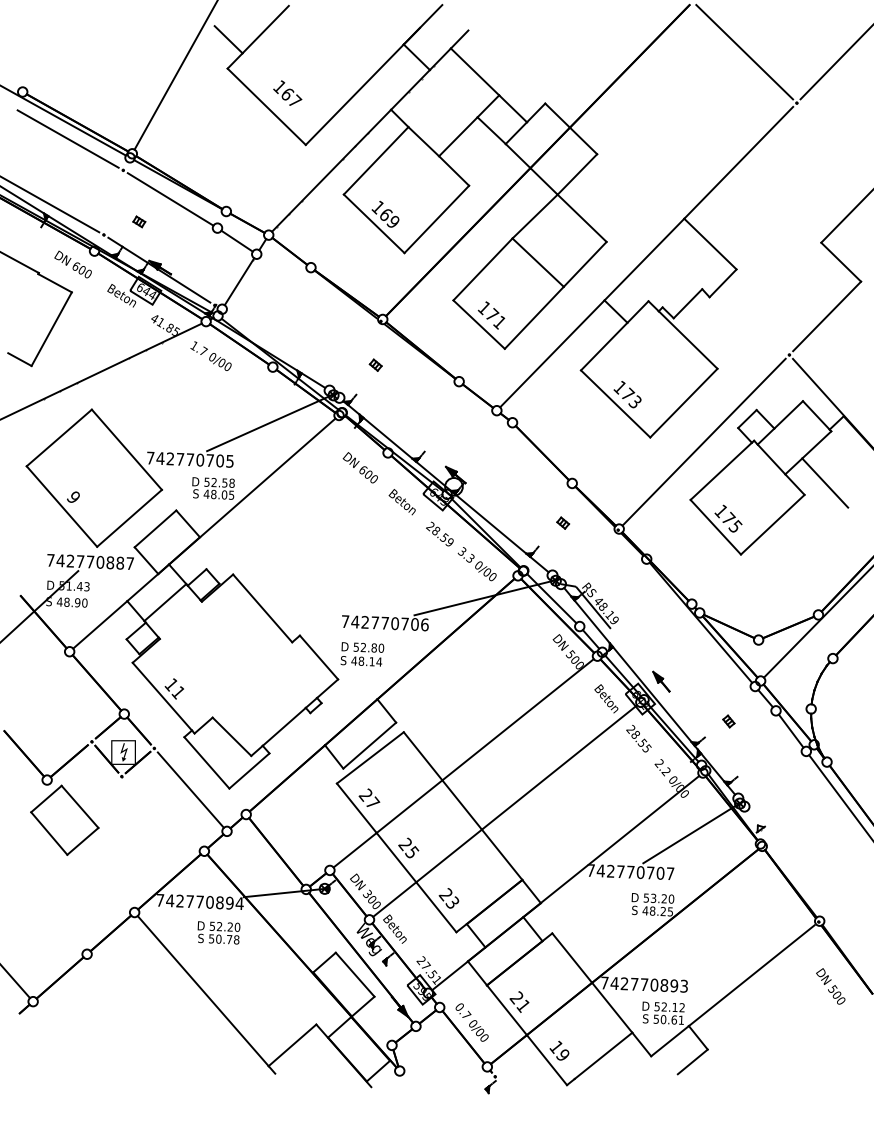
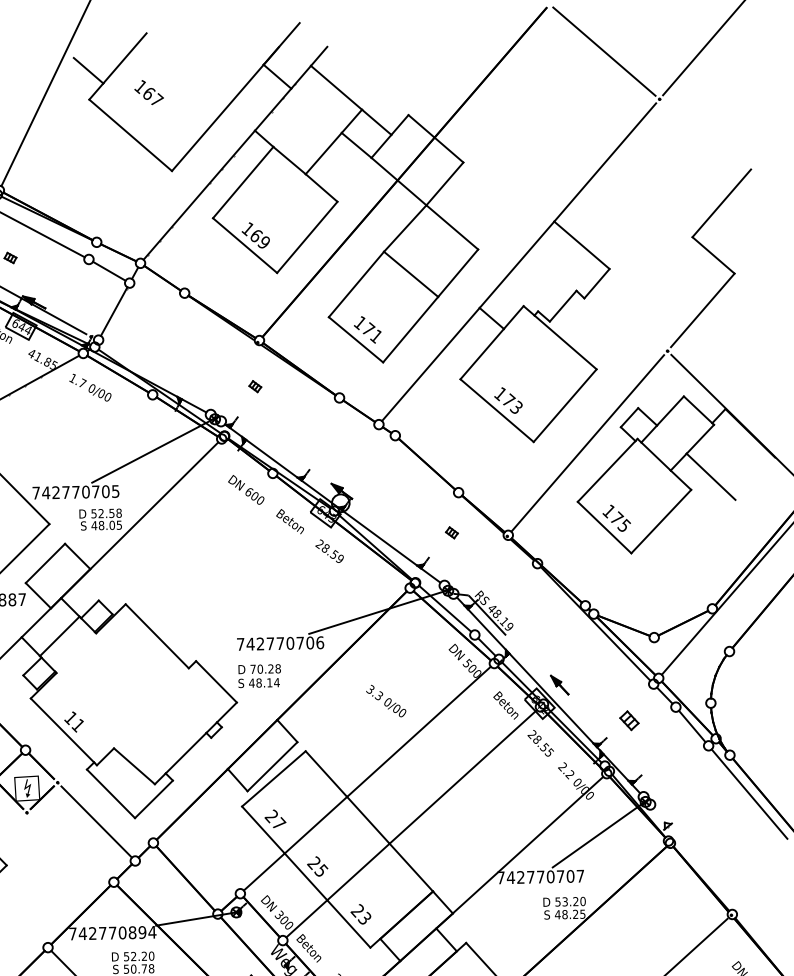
text: (287, 92) -> (148, 91), moved
text: (476, 564) -> (385, 701), moved
text: (368, 647) -> (265, 668), 52.80 -> 70.28
part: (728, 721) -> (629, 720), size x1.6

